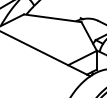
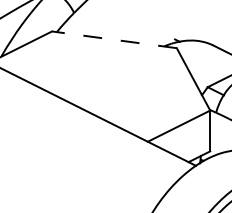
line: (52, 18) -> (113, 40), solid -> dashed

